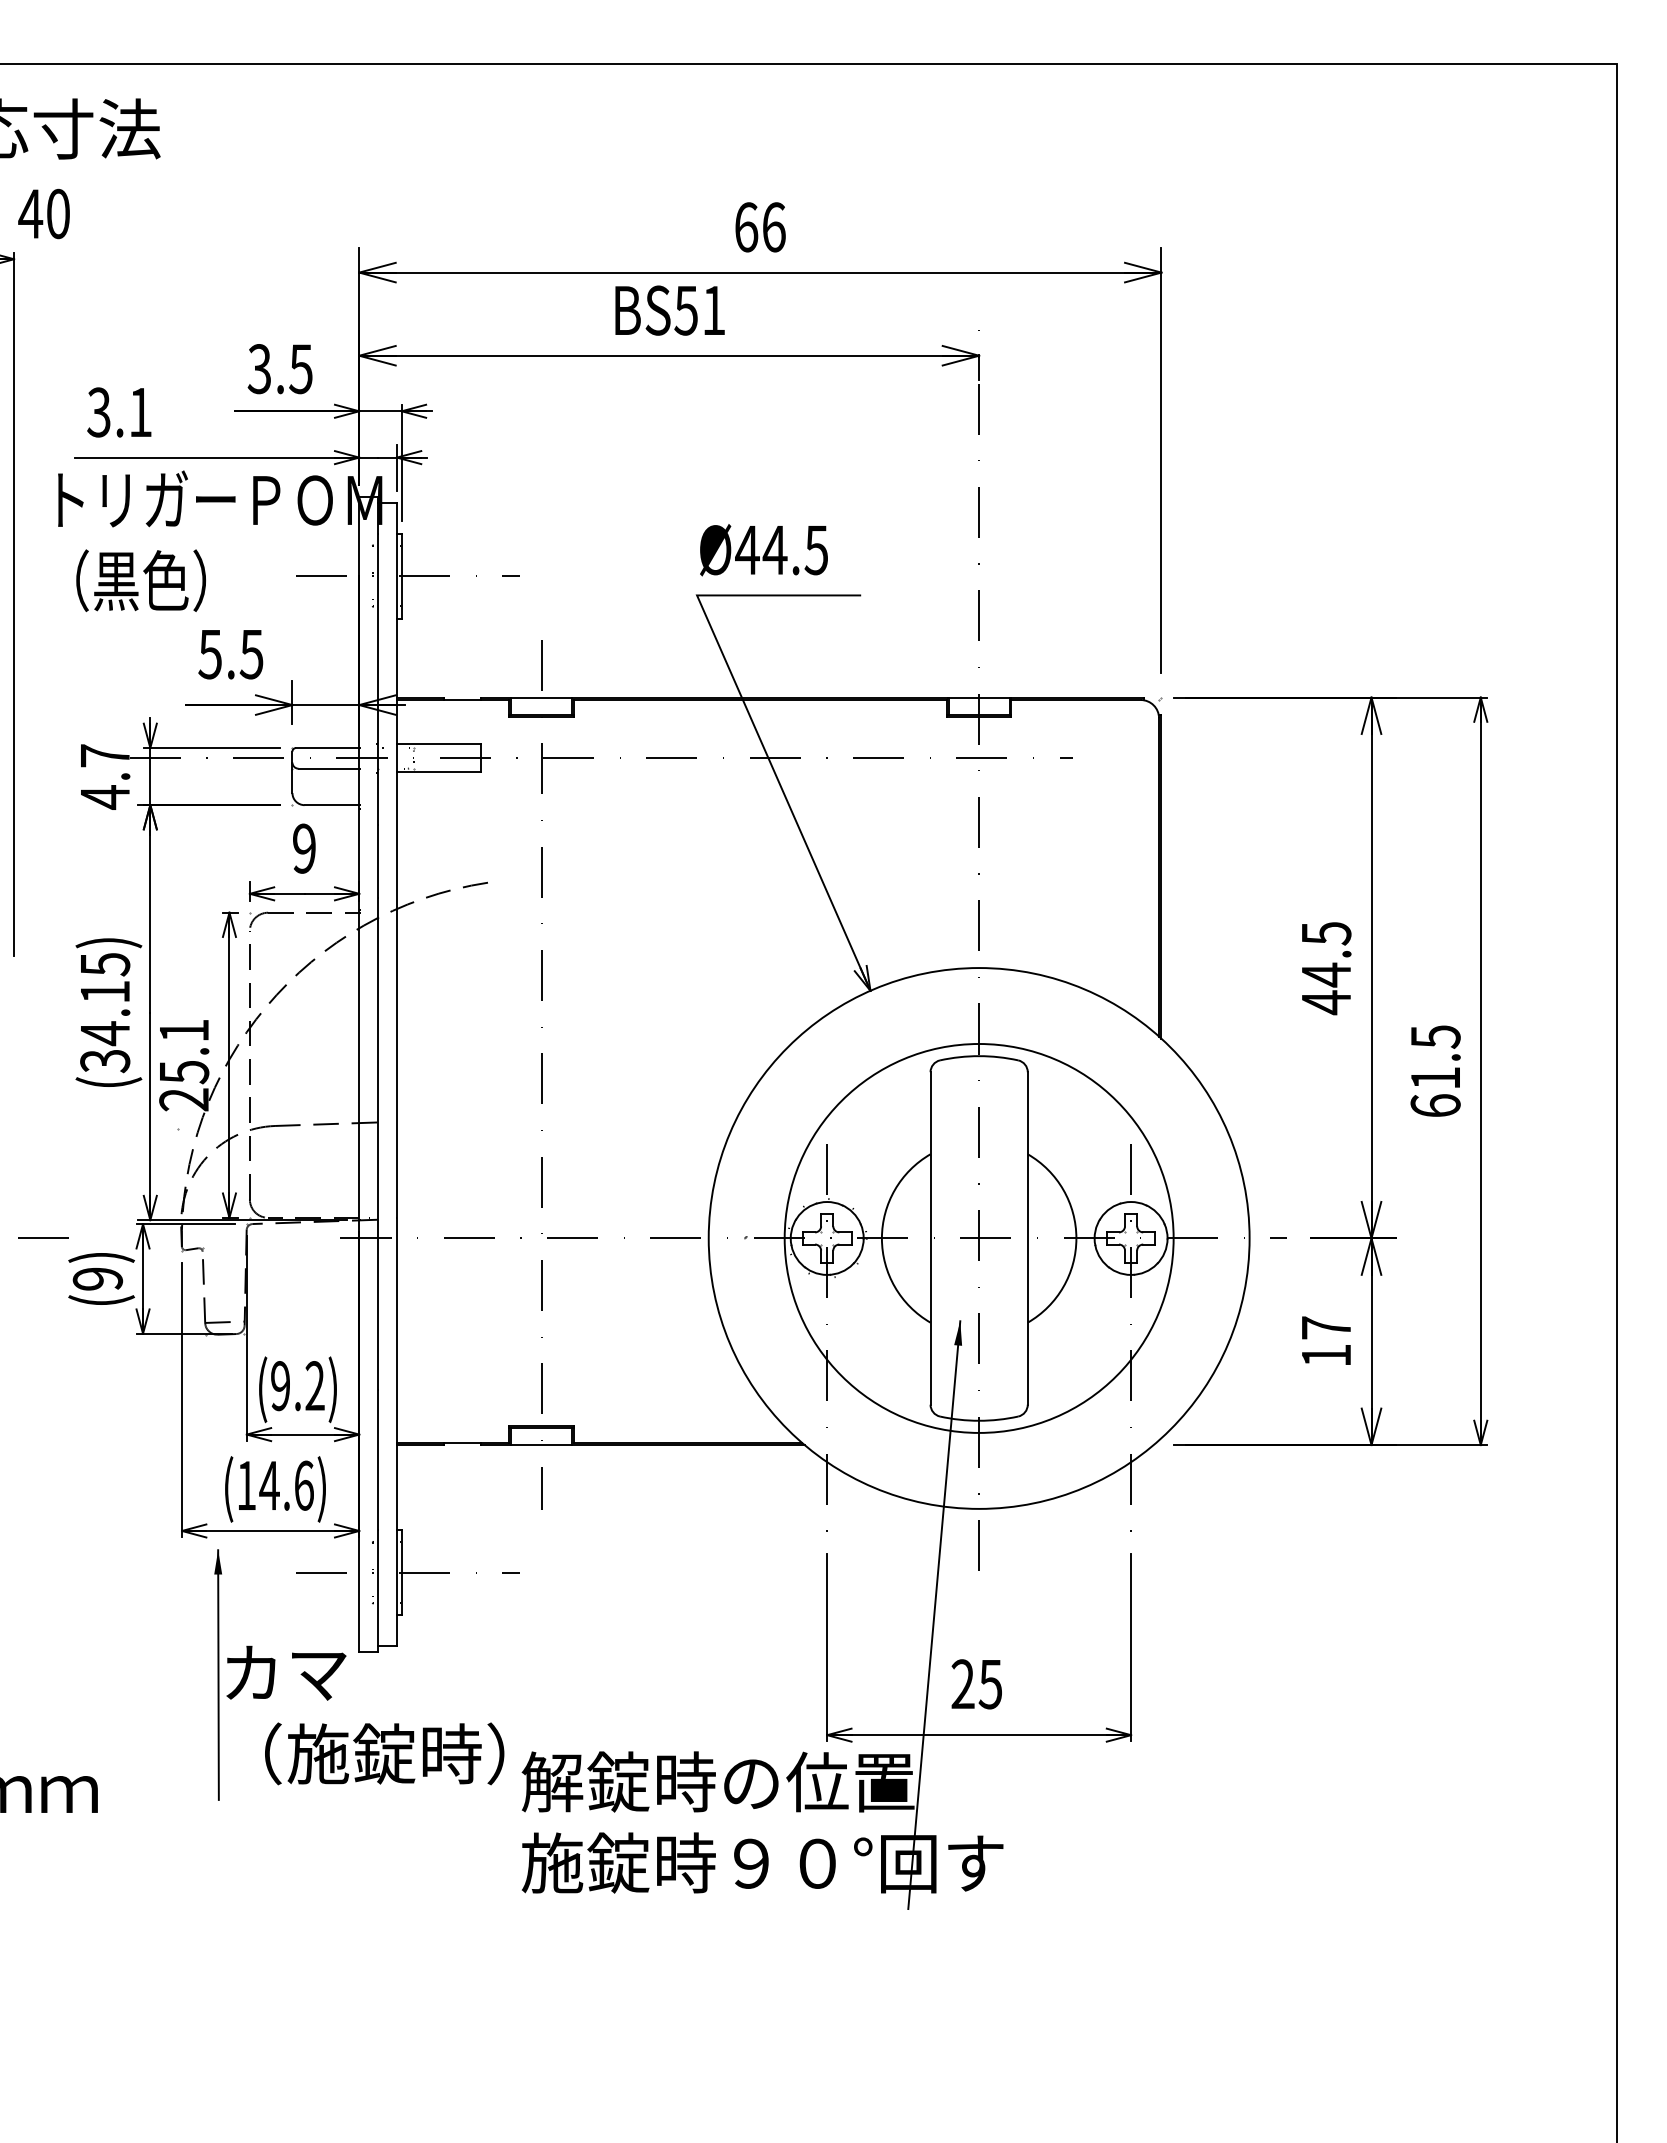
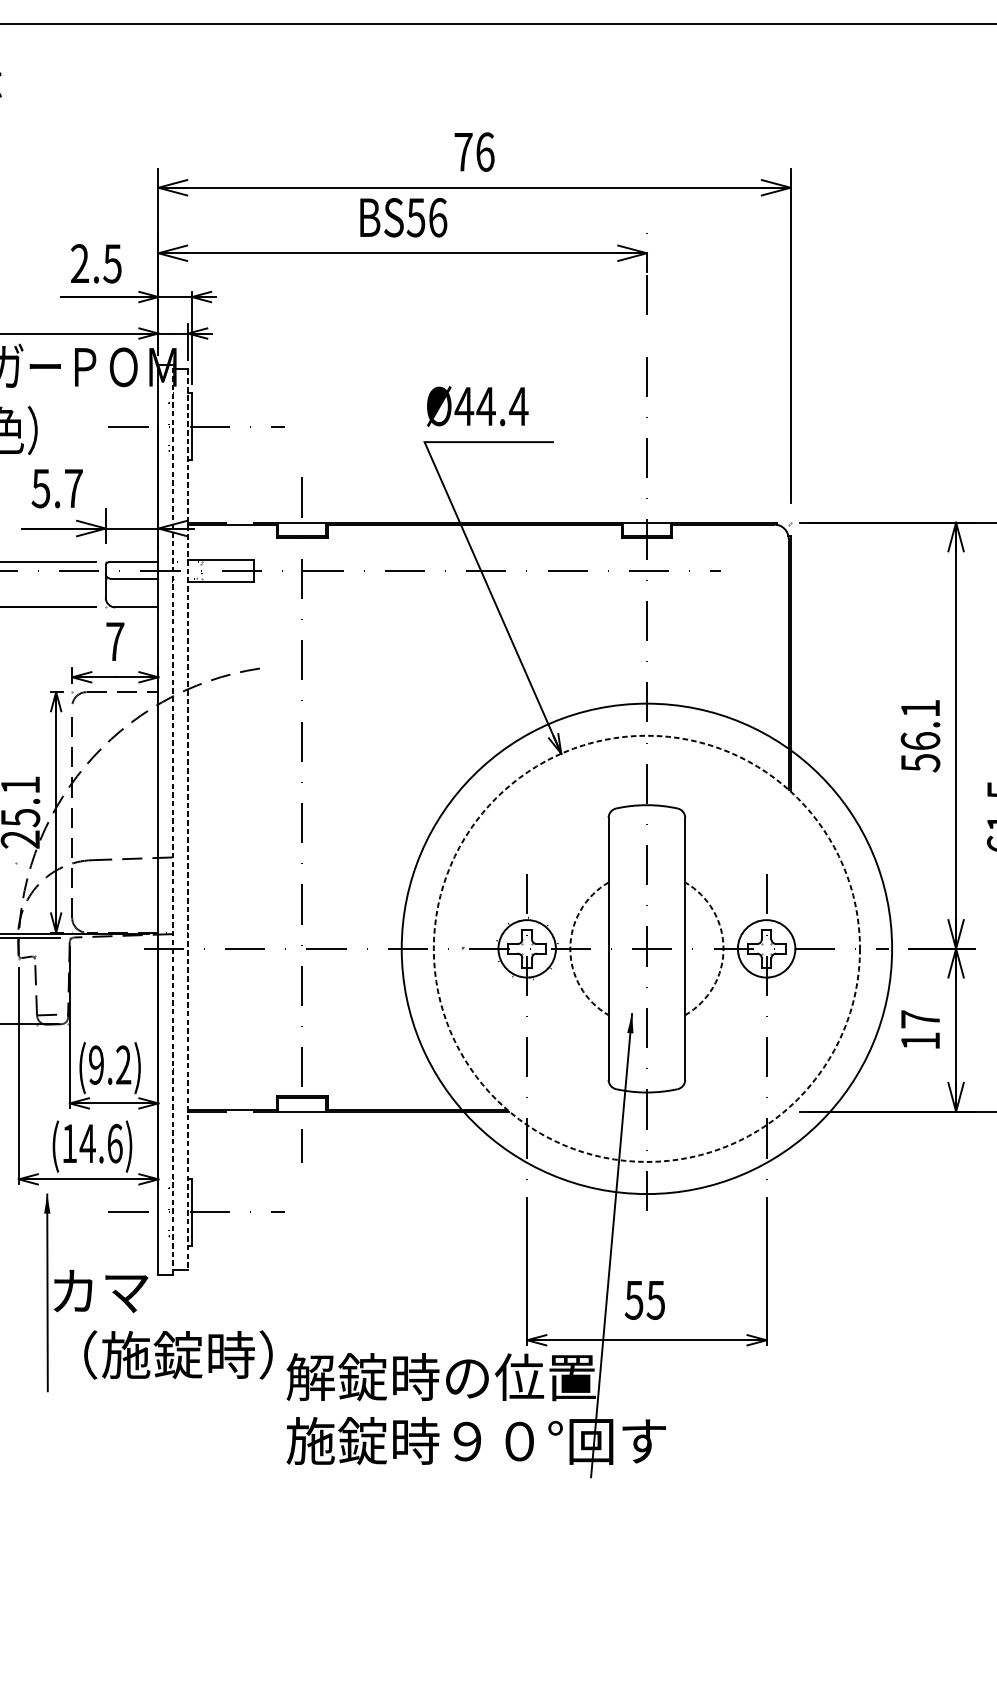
text: (746, 227) -> (463, 152), 66 -> 76
text: (714, 310) -> (438, 217), BS51 -> BS56
text: (259, 369) -> (79, 264), 3.5 -> 2.5
text: (816, 550) -> (518, 406), Ø44.5 -> Ø44.4
text: (251, 654) -> (73, 488), 5.5 -> 5.7
text: (304, 848) -> (115, 641), 9 -> 7
text: (1326, 968) -> (920, 736), 44.5 -> 56.1
line: (377, 1073) -> (172, 818), solid -> dashed
line: (396, 1074) -> (187, 819), solid -> dashed
arc: (881, 1238) -> (569, 948), solid -> dashed
circle: (978, 1238) -> (646, 948), size x1.6
circle: (978, 1238) -> (646, 948), solid -> dashed
arc: (1076, 1238) -> (723, 948), solid -> dashed
text: (962, 1684) -> (633, 1300), 25 -> 55

